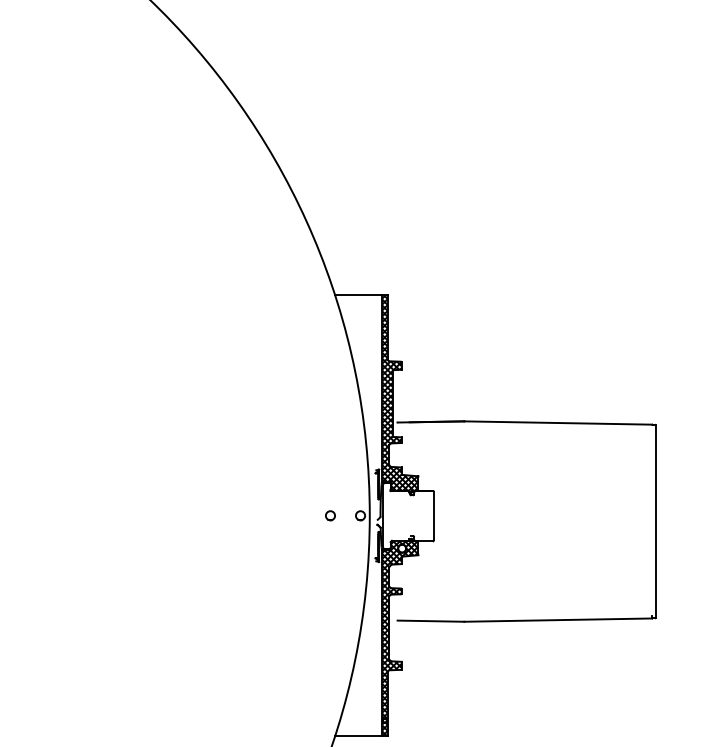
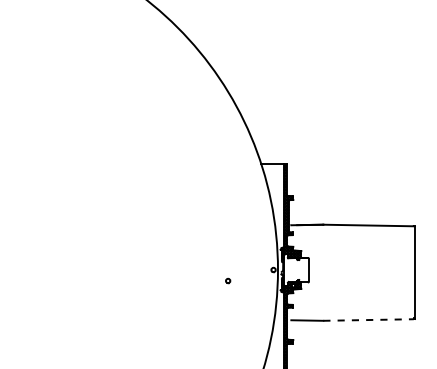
part: (331, 514) -> (228, 280), moved
line: (558, 621) -> (368, 320), solid -> dashed

